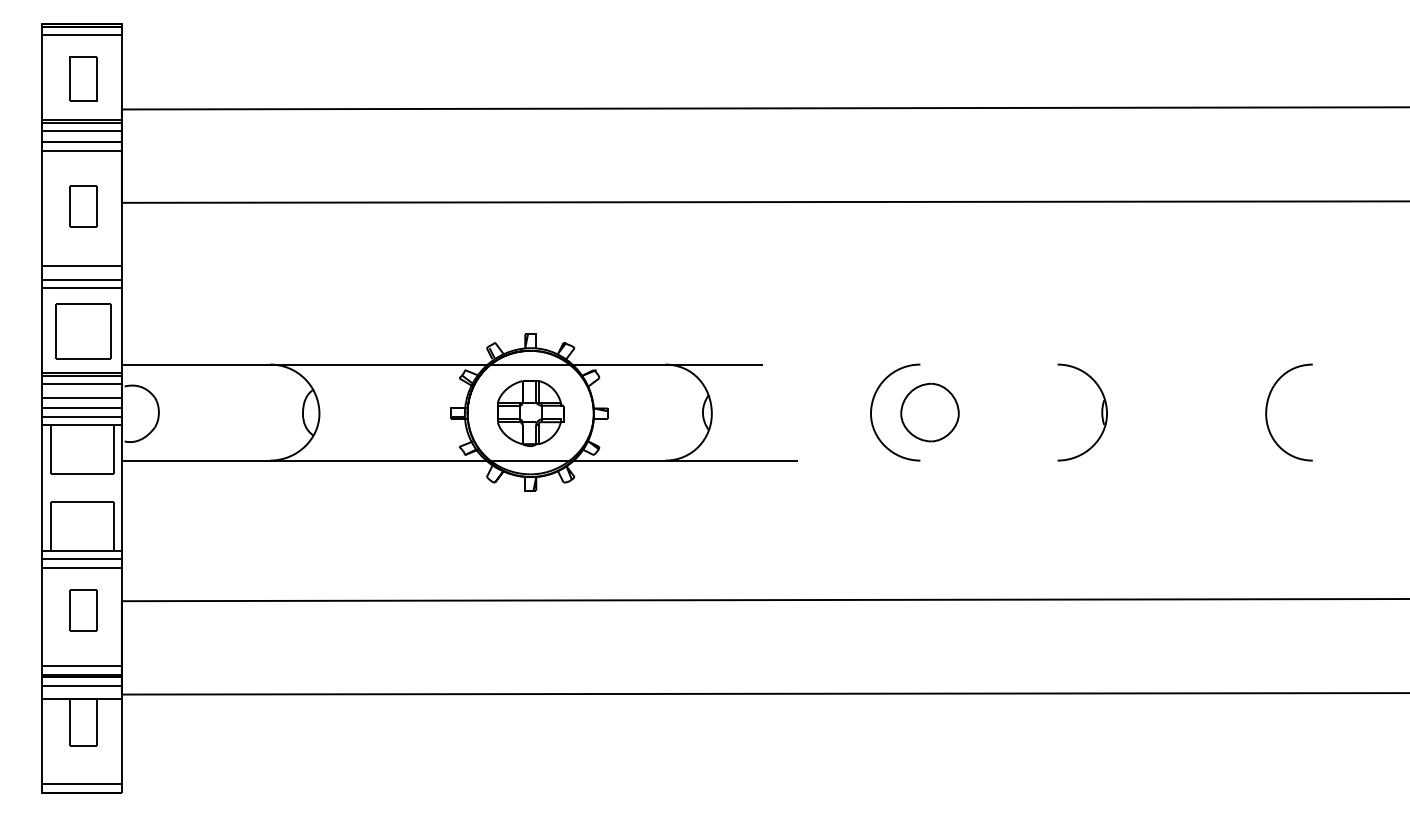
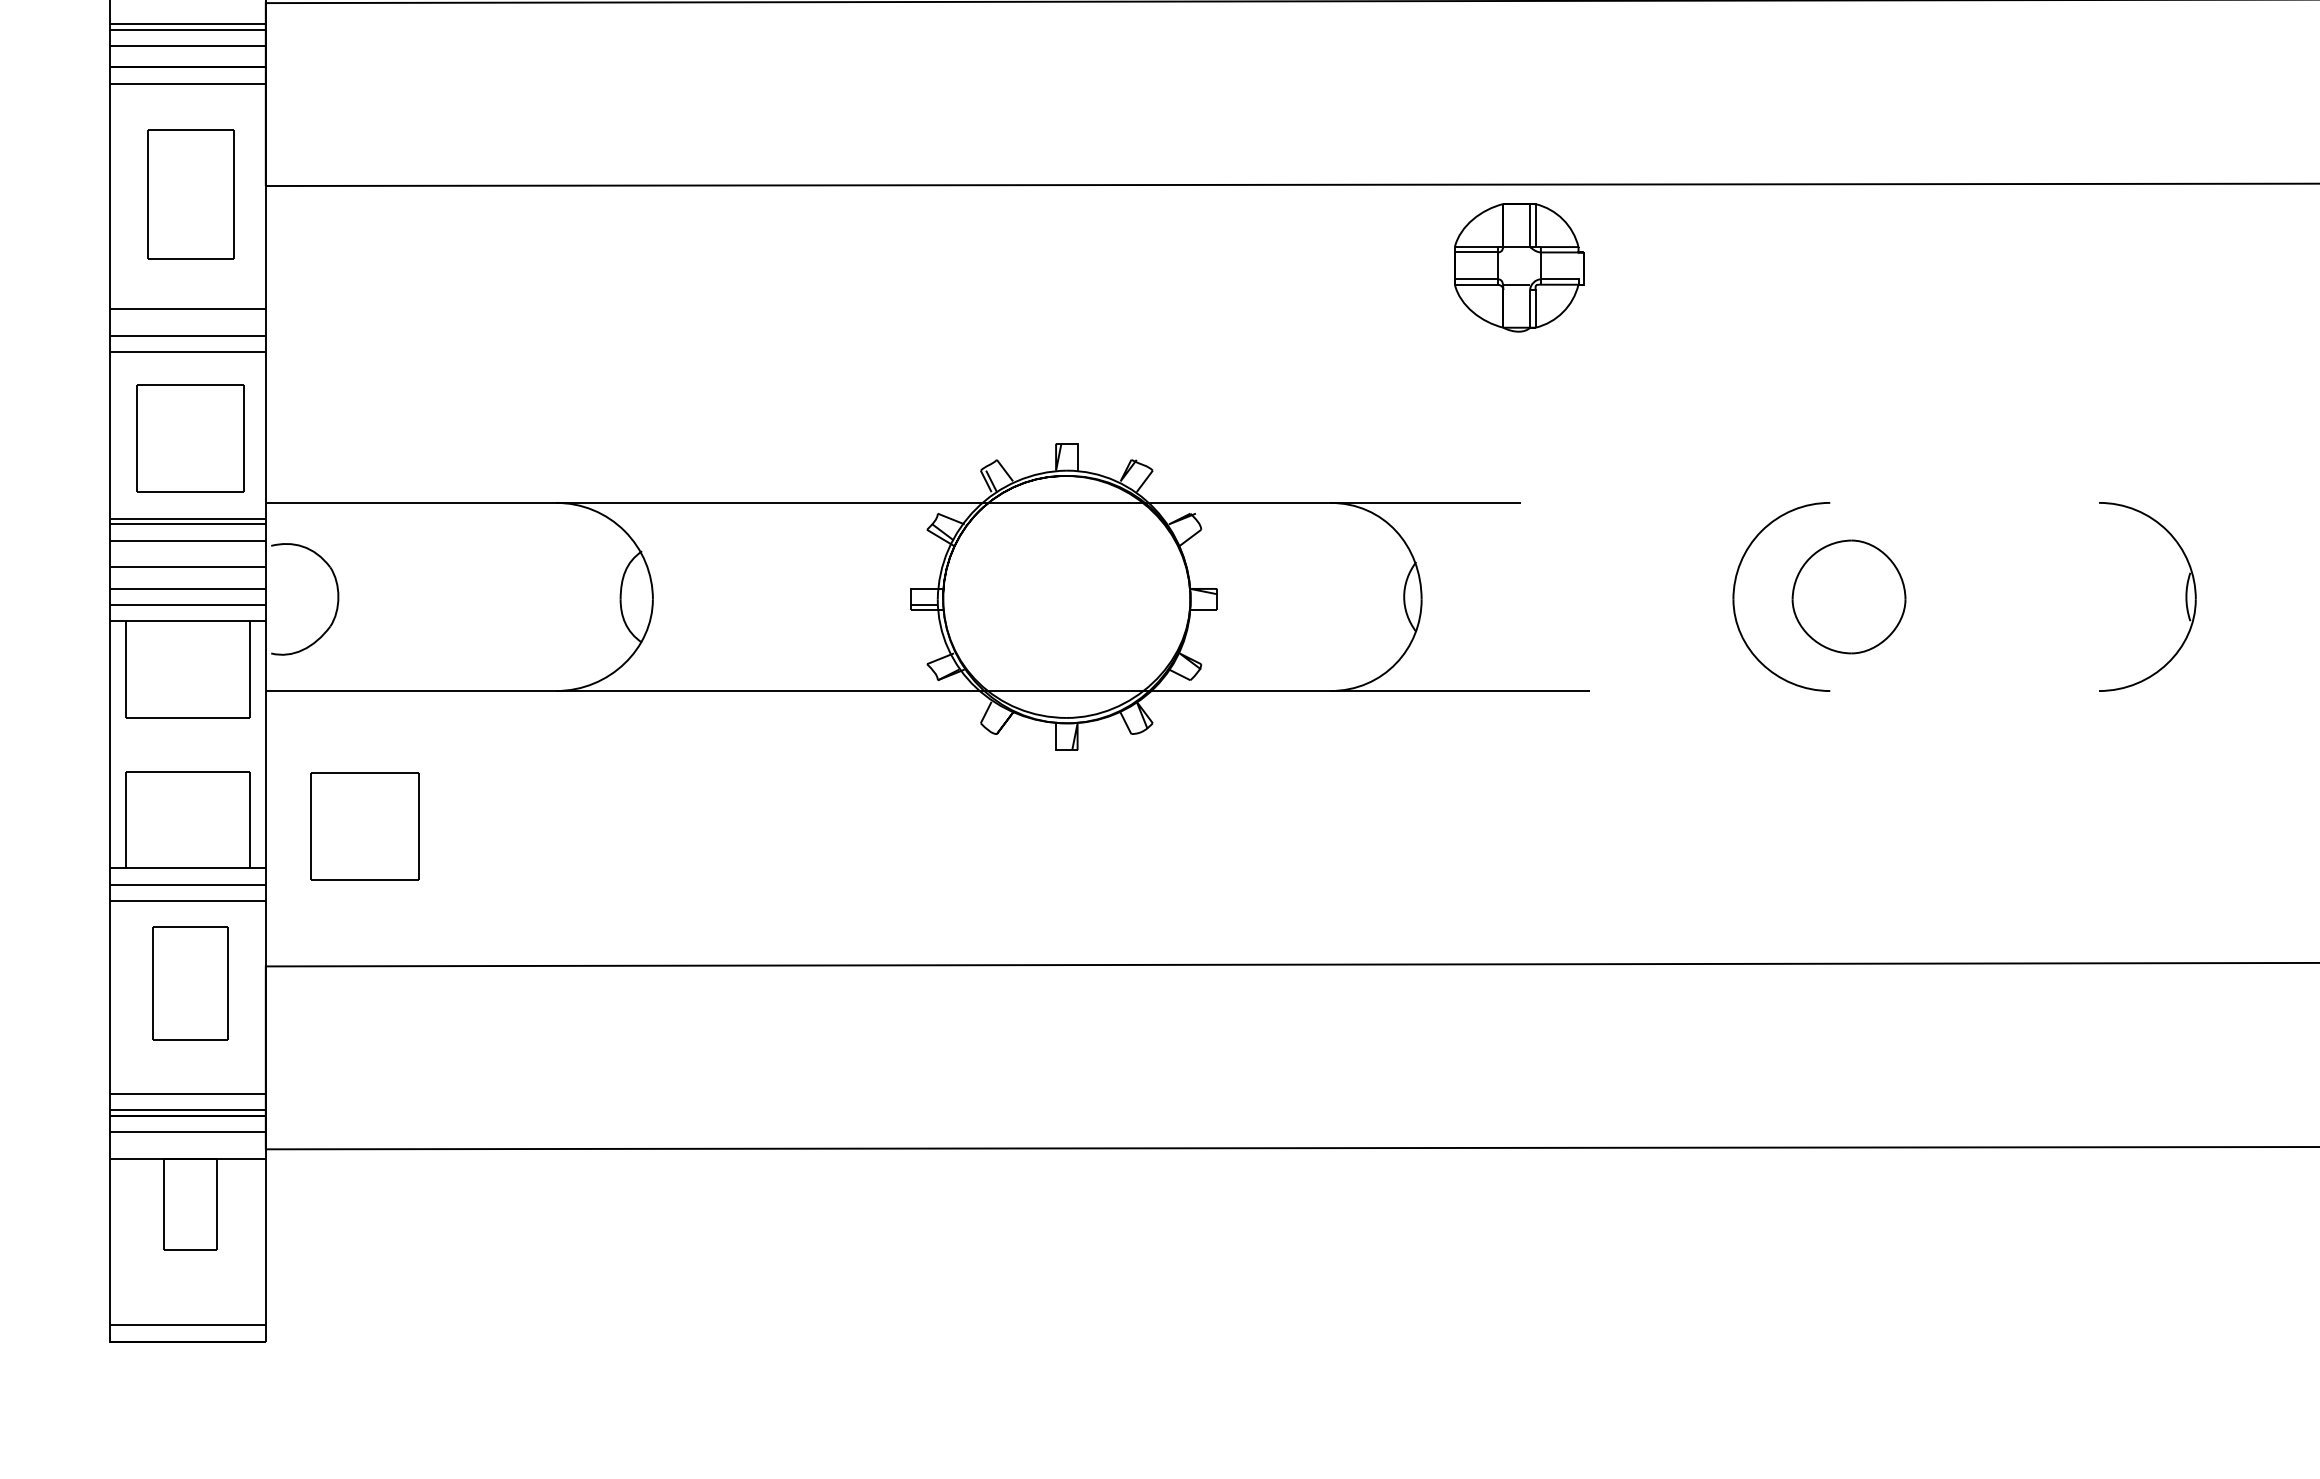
part: (83, 206) -> (190, 193), size x1.6
part: (530, 413) -> (1518, 267), moved
part: (172, 529) -> (364, 825), added
part: (83, 610) -> (190, 984), size x1.4

